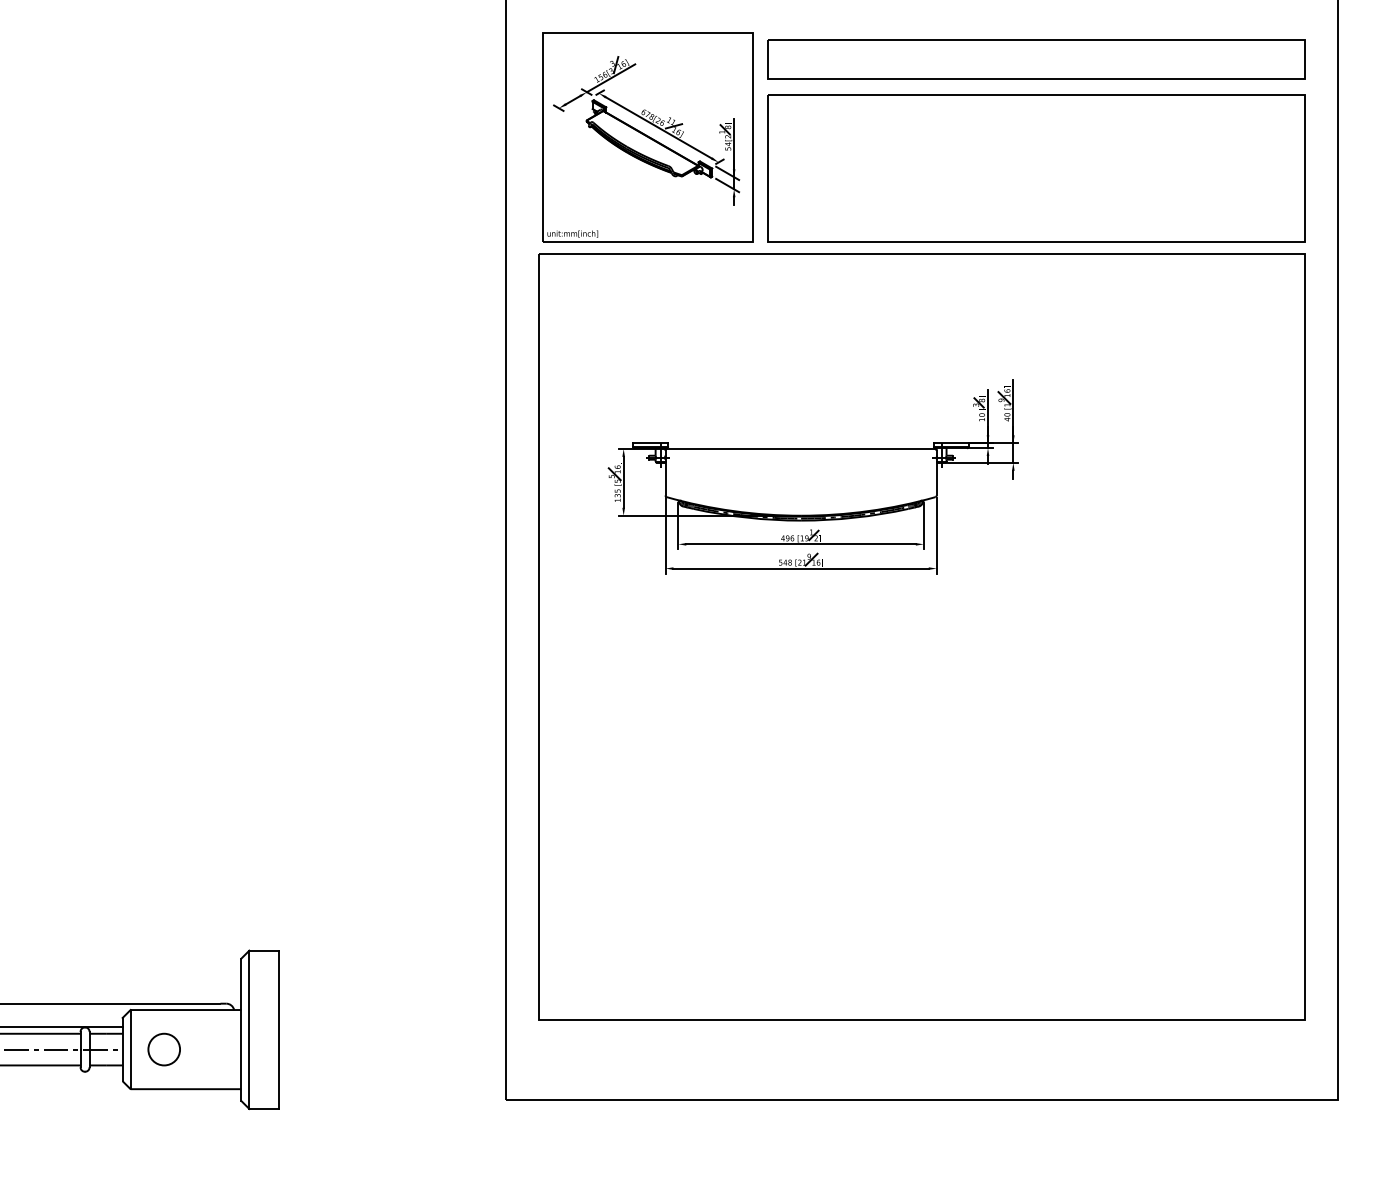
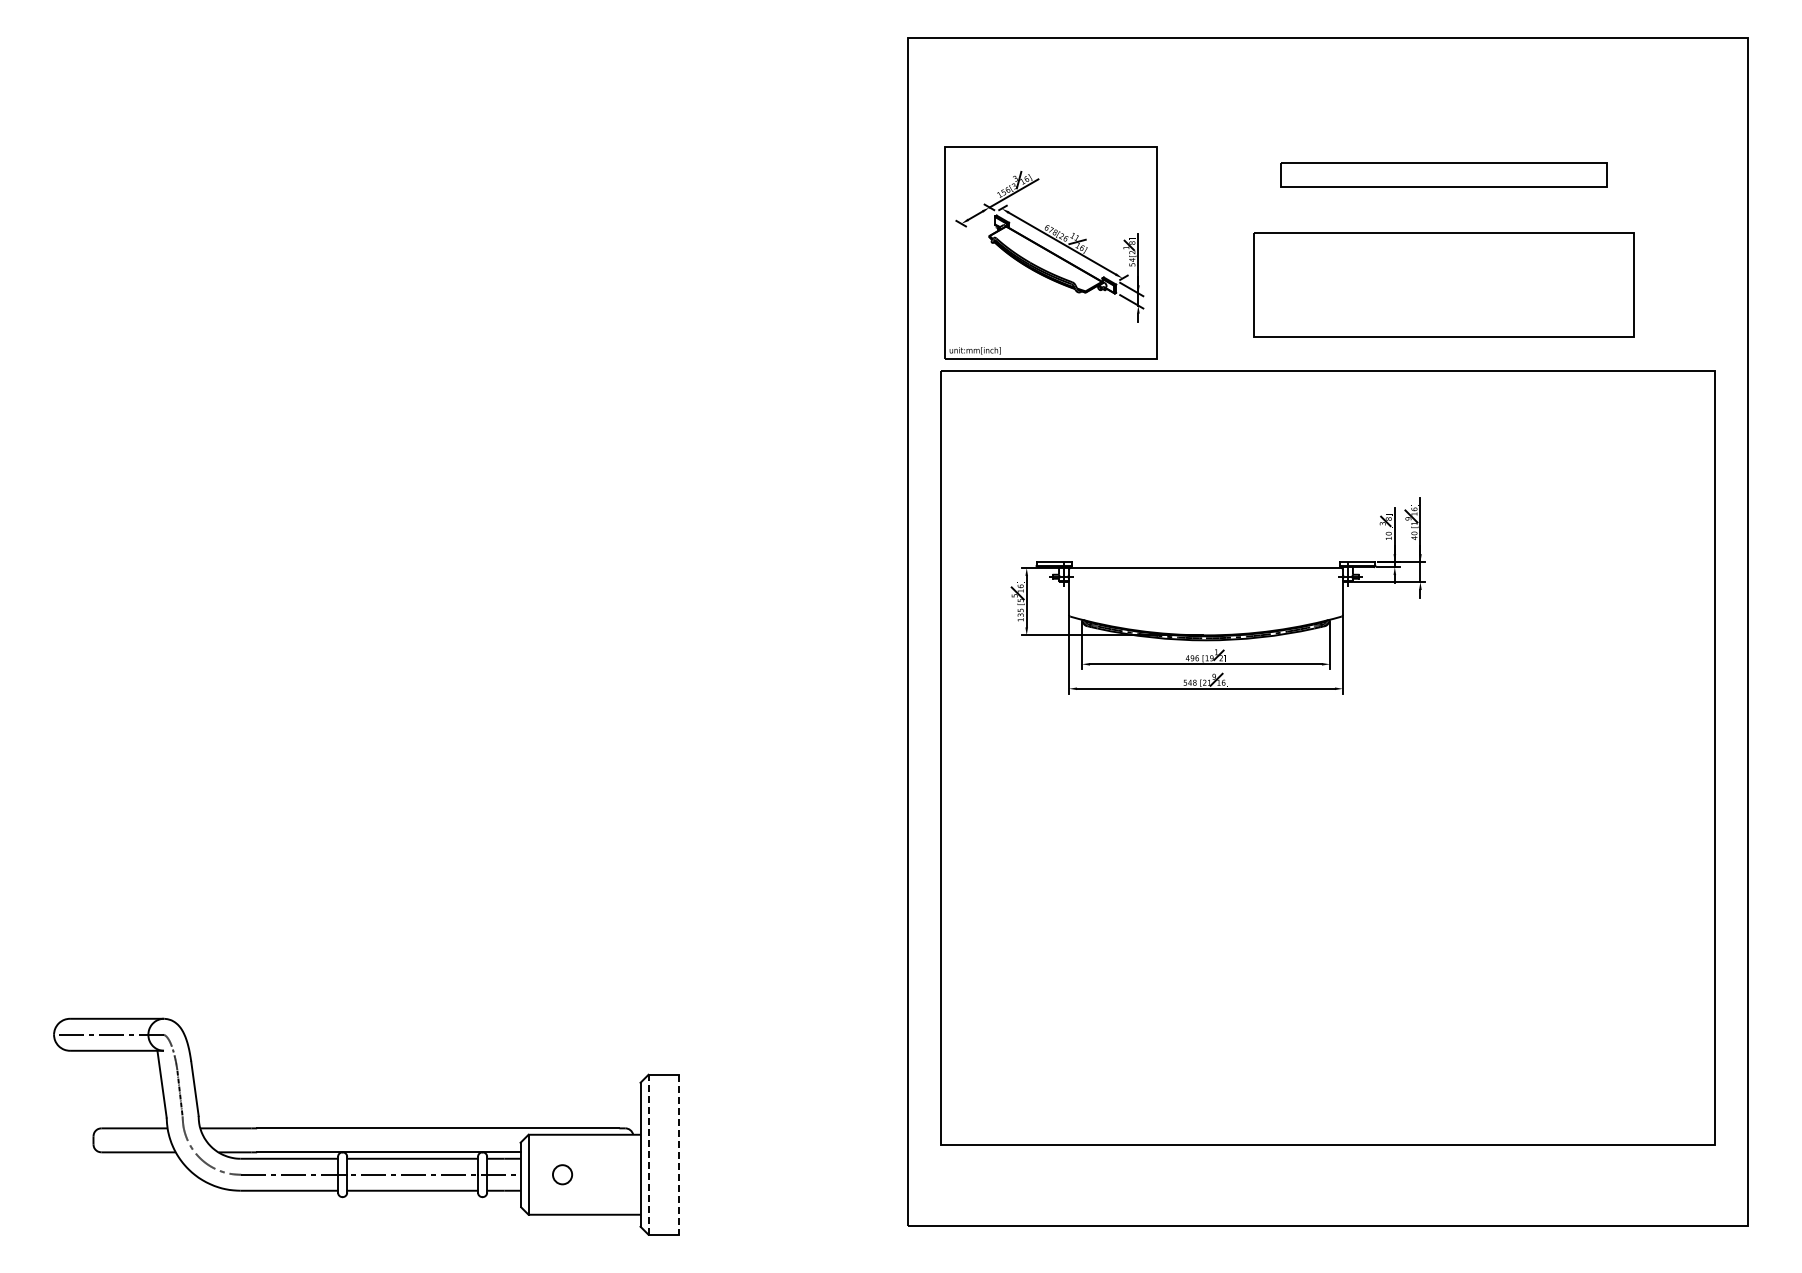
part: (1036, 59) -> (1443, 174), size x0.6
part: (1036, 168) -> (1443, 284), size x0.7
line: (249, 1029) -> (648, 1154), solid -> dashed
line: (278, 1029) -> (678, 1154), solid -> dashed
circle: (164, 1049) -> (562, 1174), size x0.6

